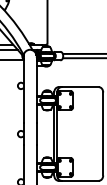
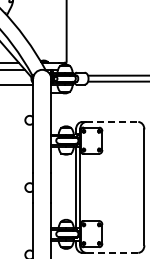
line: (80, 87) -> (112, 122), solid -> dashed
line: (79, 180) -> (111, 252), solid -> dashed

